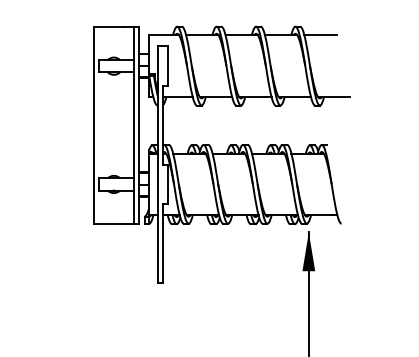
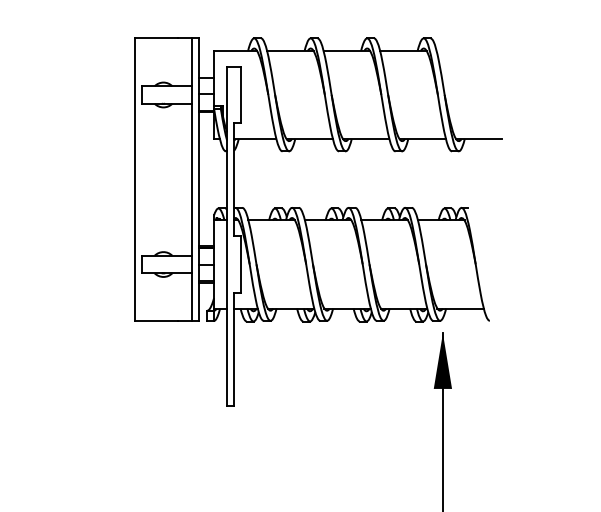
line: (320, 35) -> (459, 50), removed

